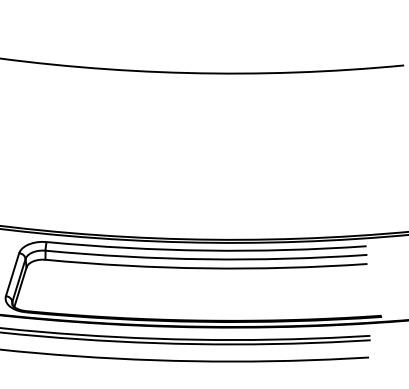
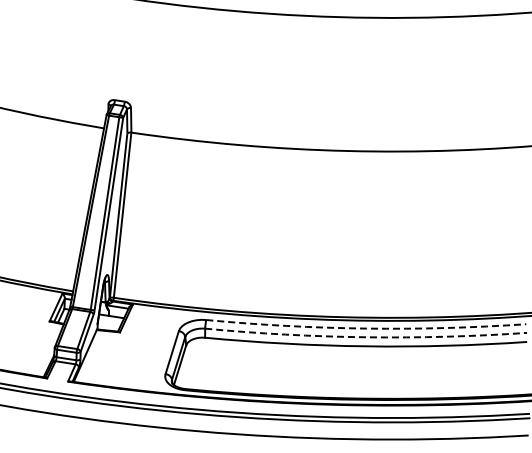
arc: (206, 250) -> (366, 328), solid -> dashed
arc: (206, 259) -> (366, 337), solid -> dashed

